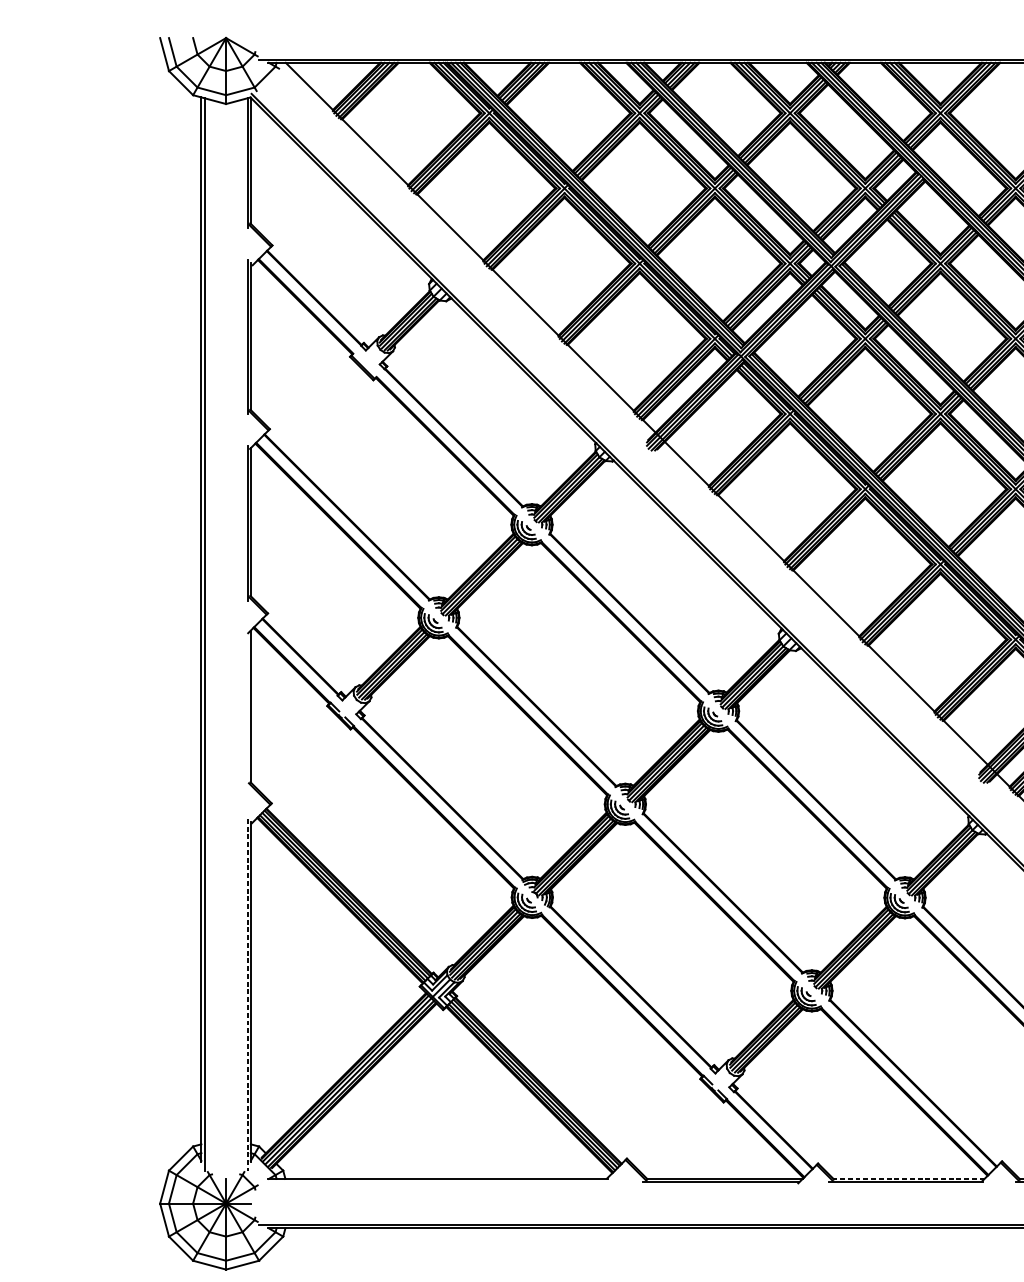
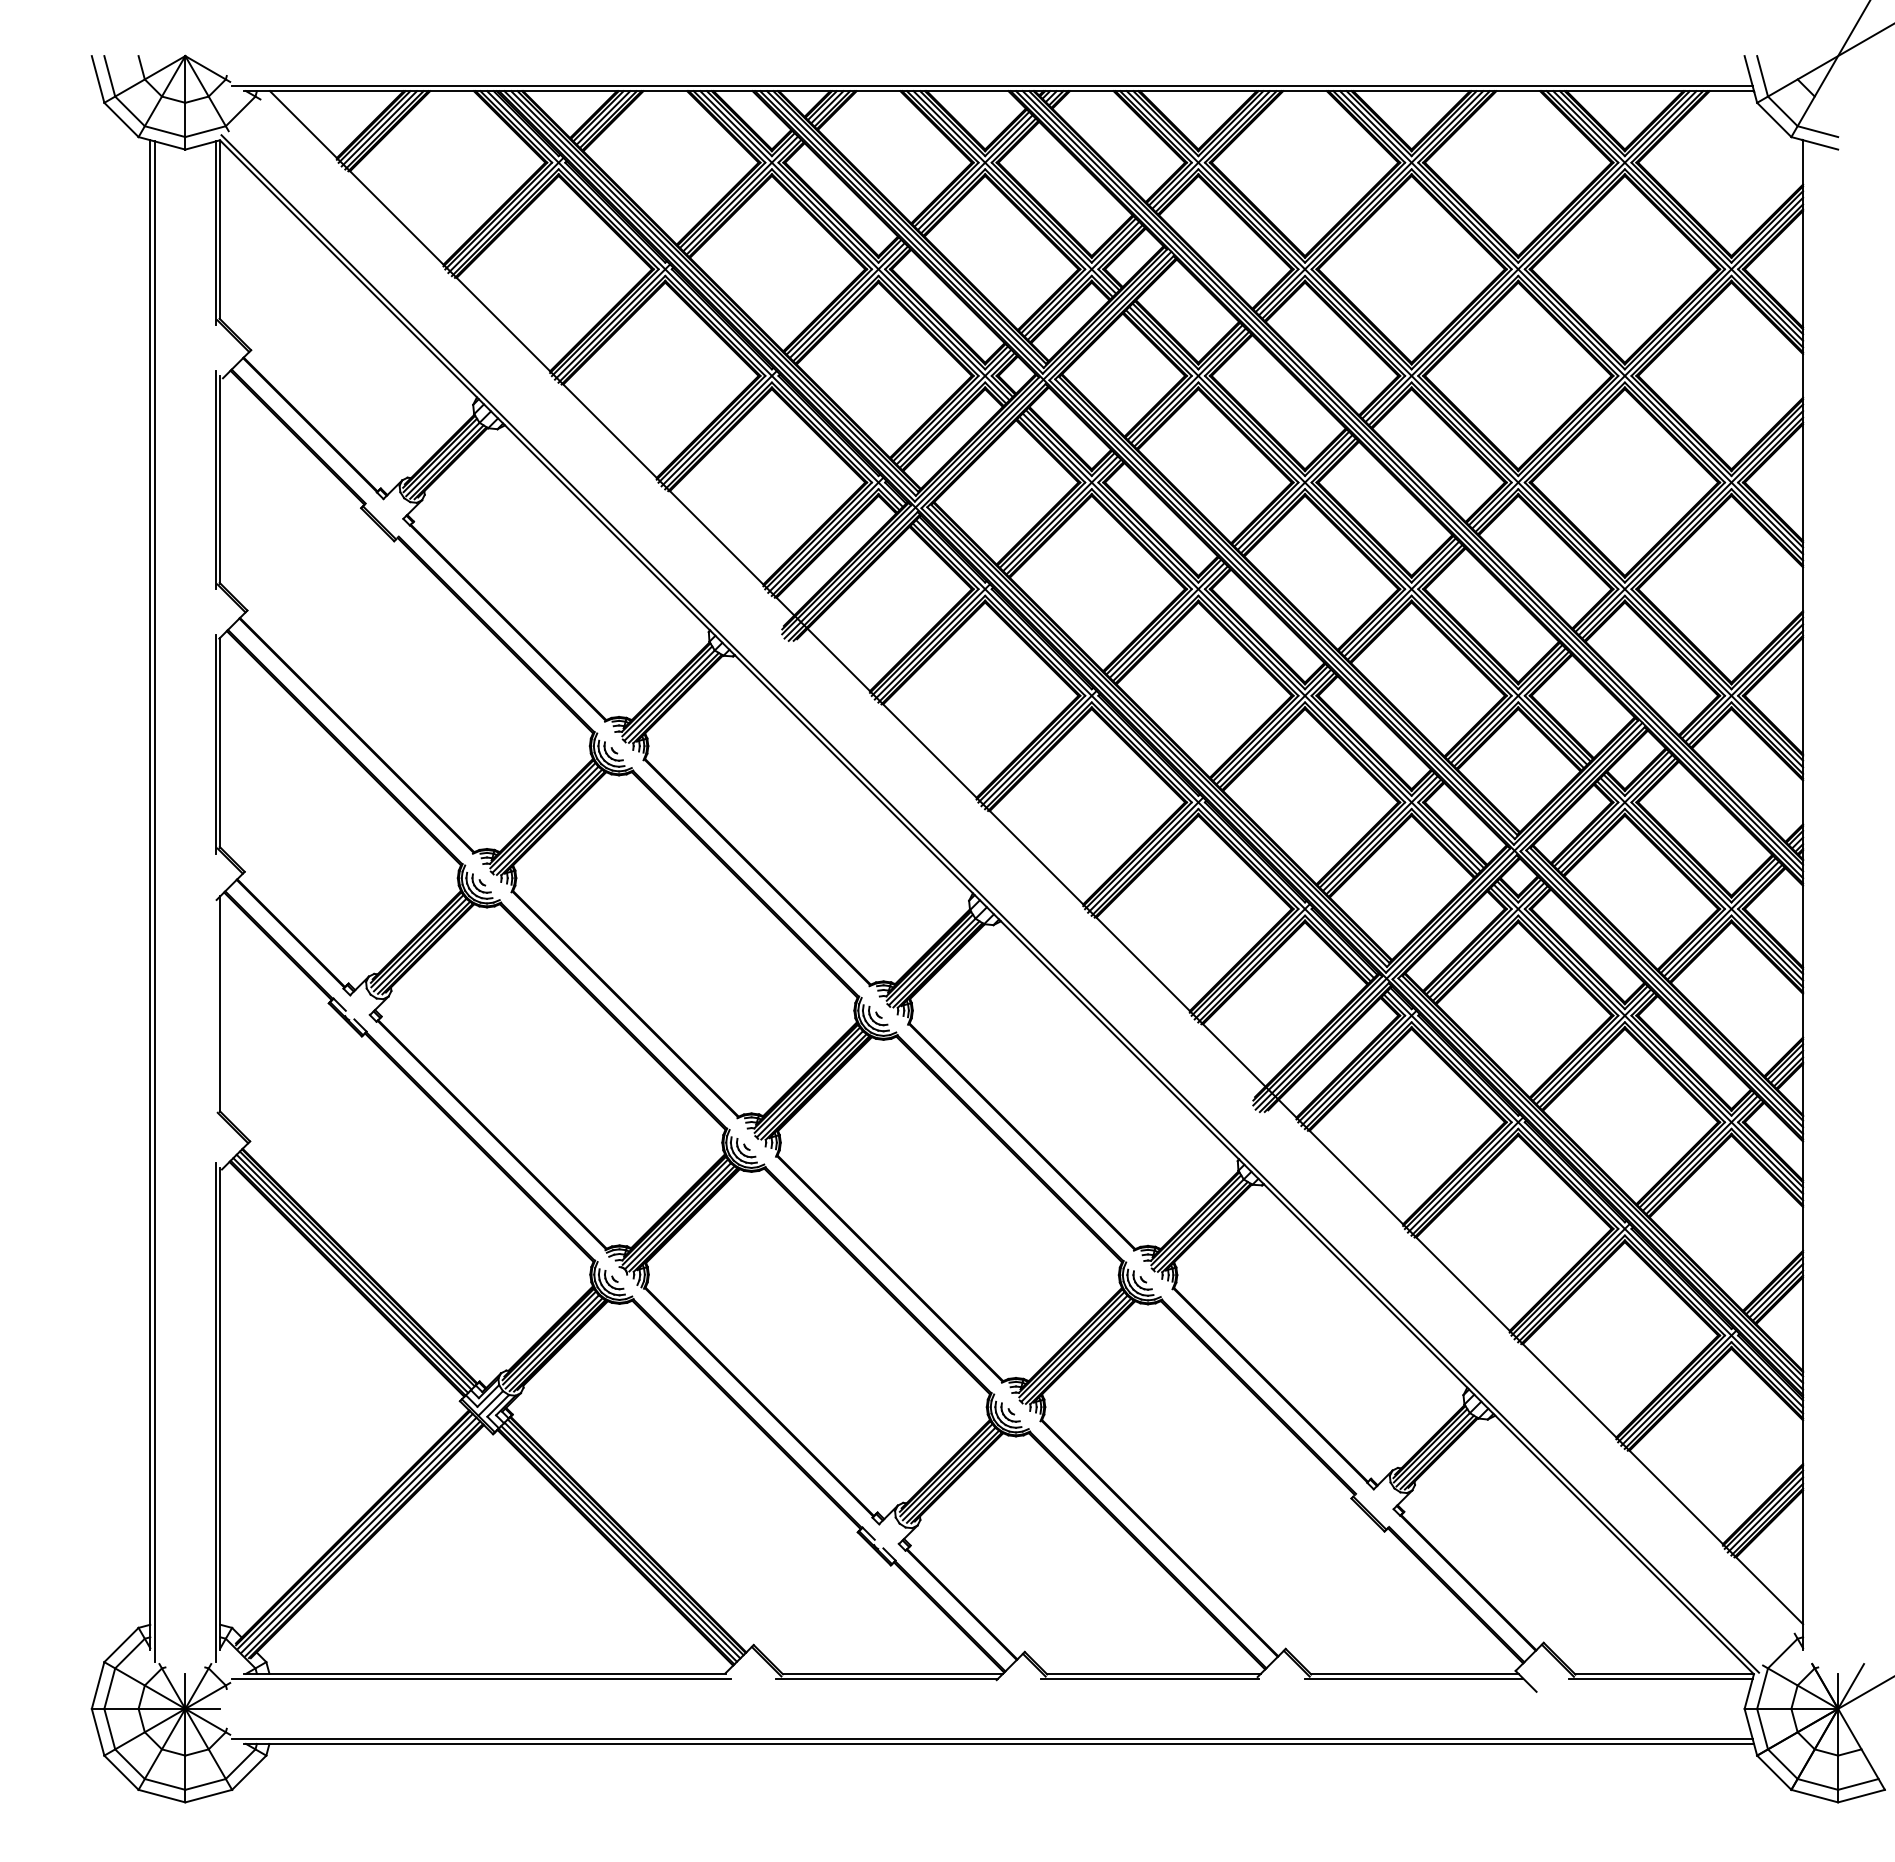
line: (247, 994) -> (215, 1412), dashed -> solid
line: (908, 1178) -> (1153, 1673), dashed -> solid
line: (434, 1182) -> (481, 1678), added

